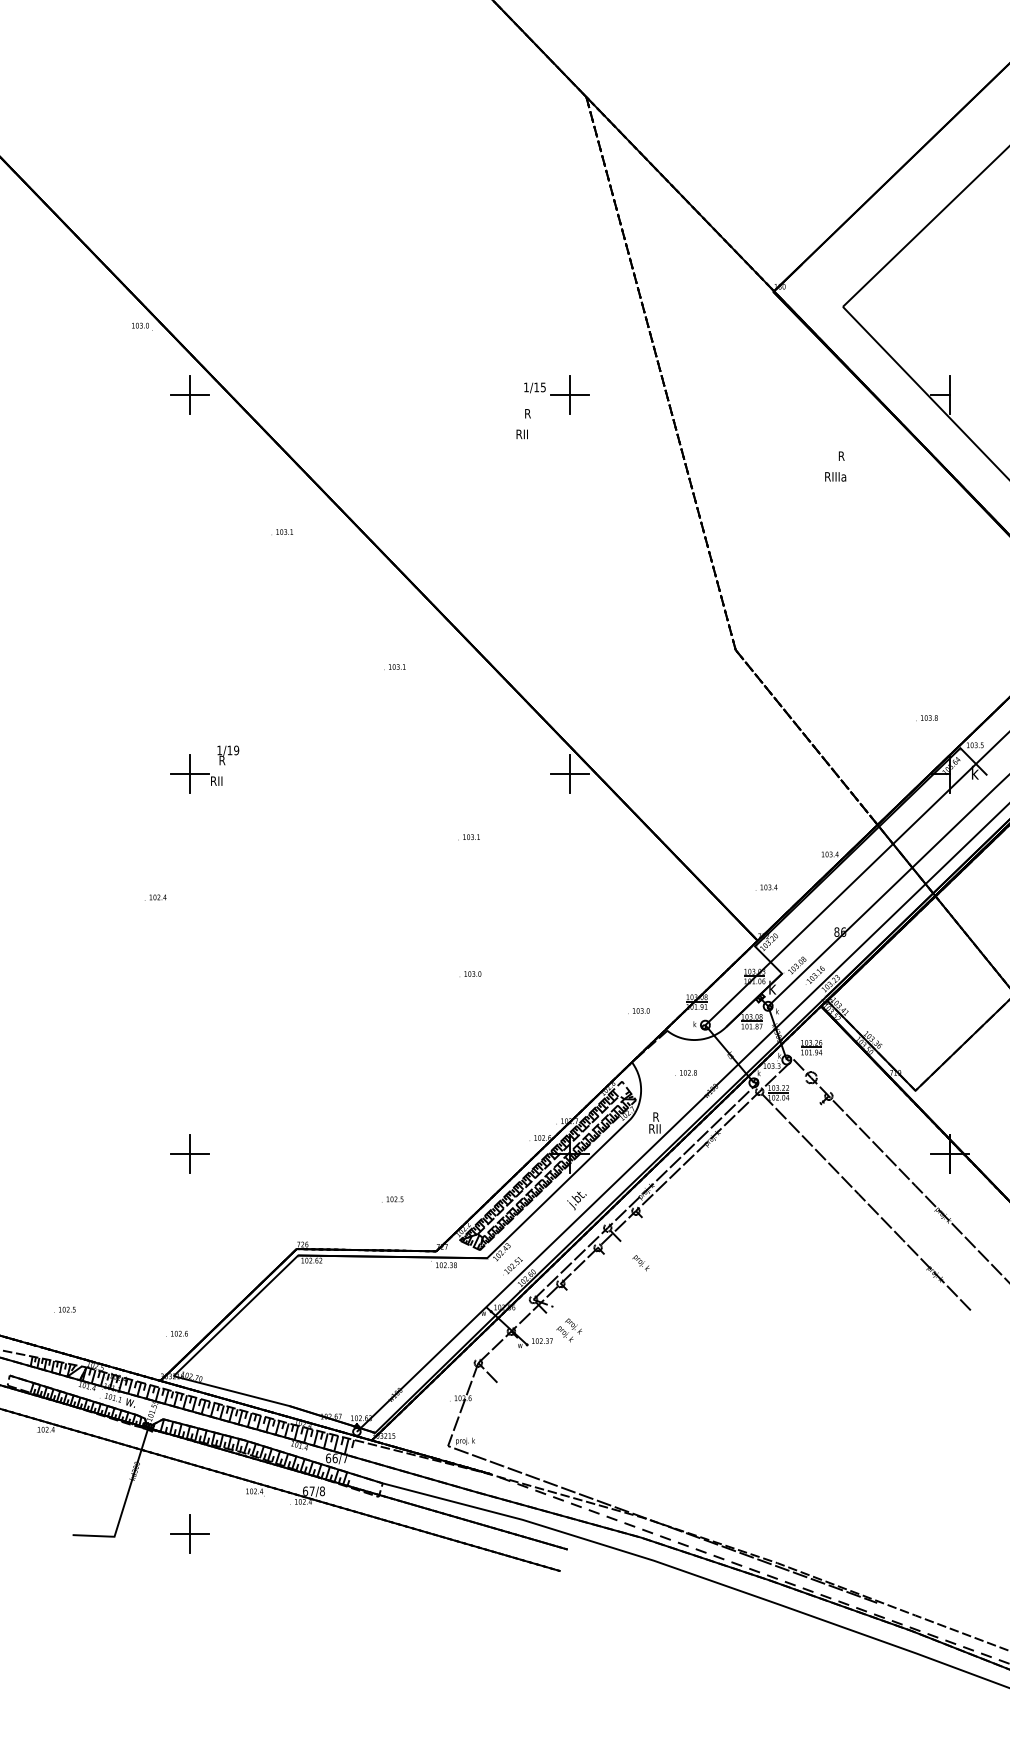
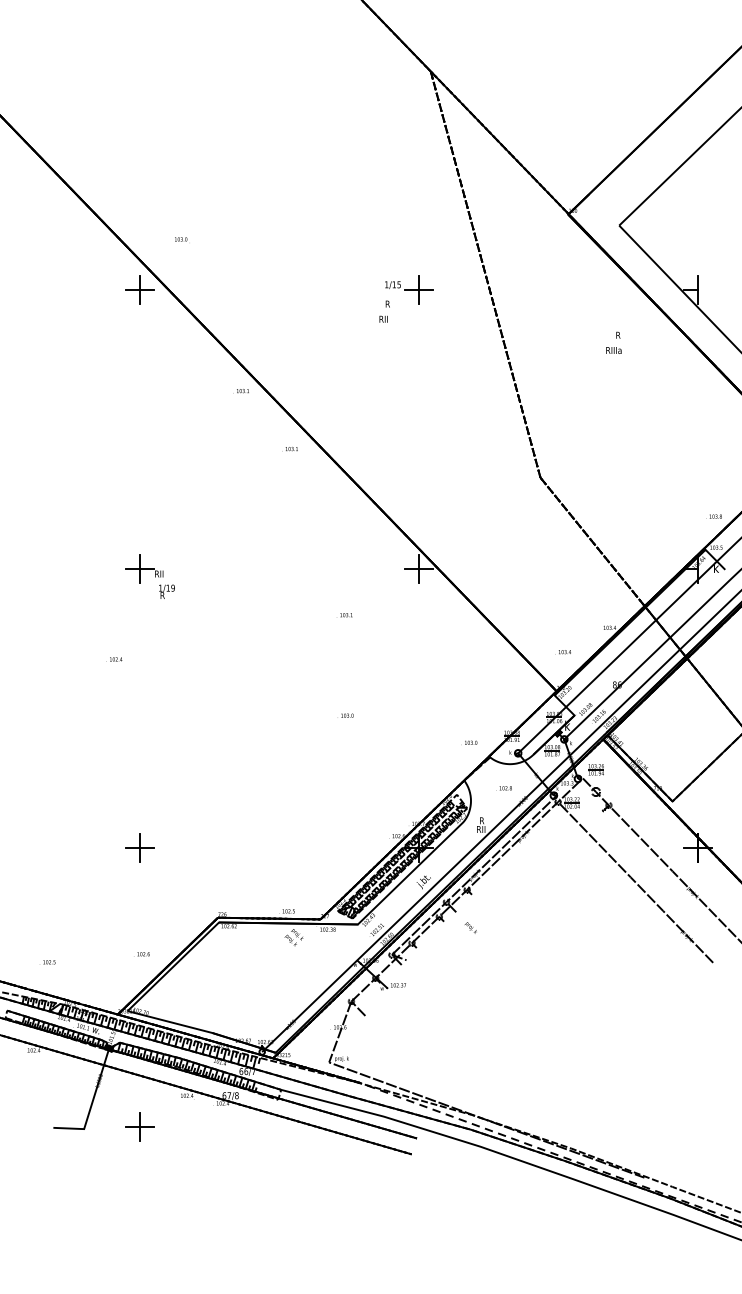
text: (142, 326) -> (182, 240), moved
text: (281, 531) -> (240, 390), moved
text: (394, 666) -> (289, 448), moved
text: (926, 717) -> (713, 516), moved
text: (228, 755) -> (167, 591), moved
text: (392, 1199) -> (286, 911), moved
text: (568, 1330) -> (293, 937), moved
text: (176, 1333) -> (141, 954), moved

